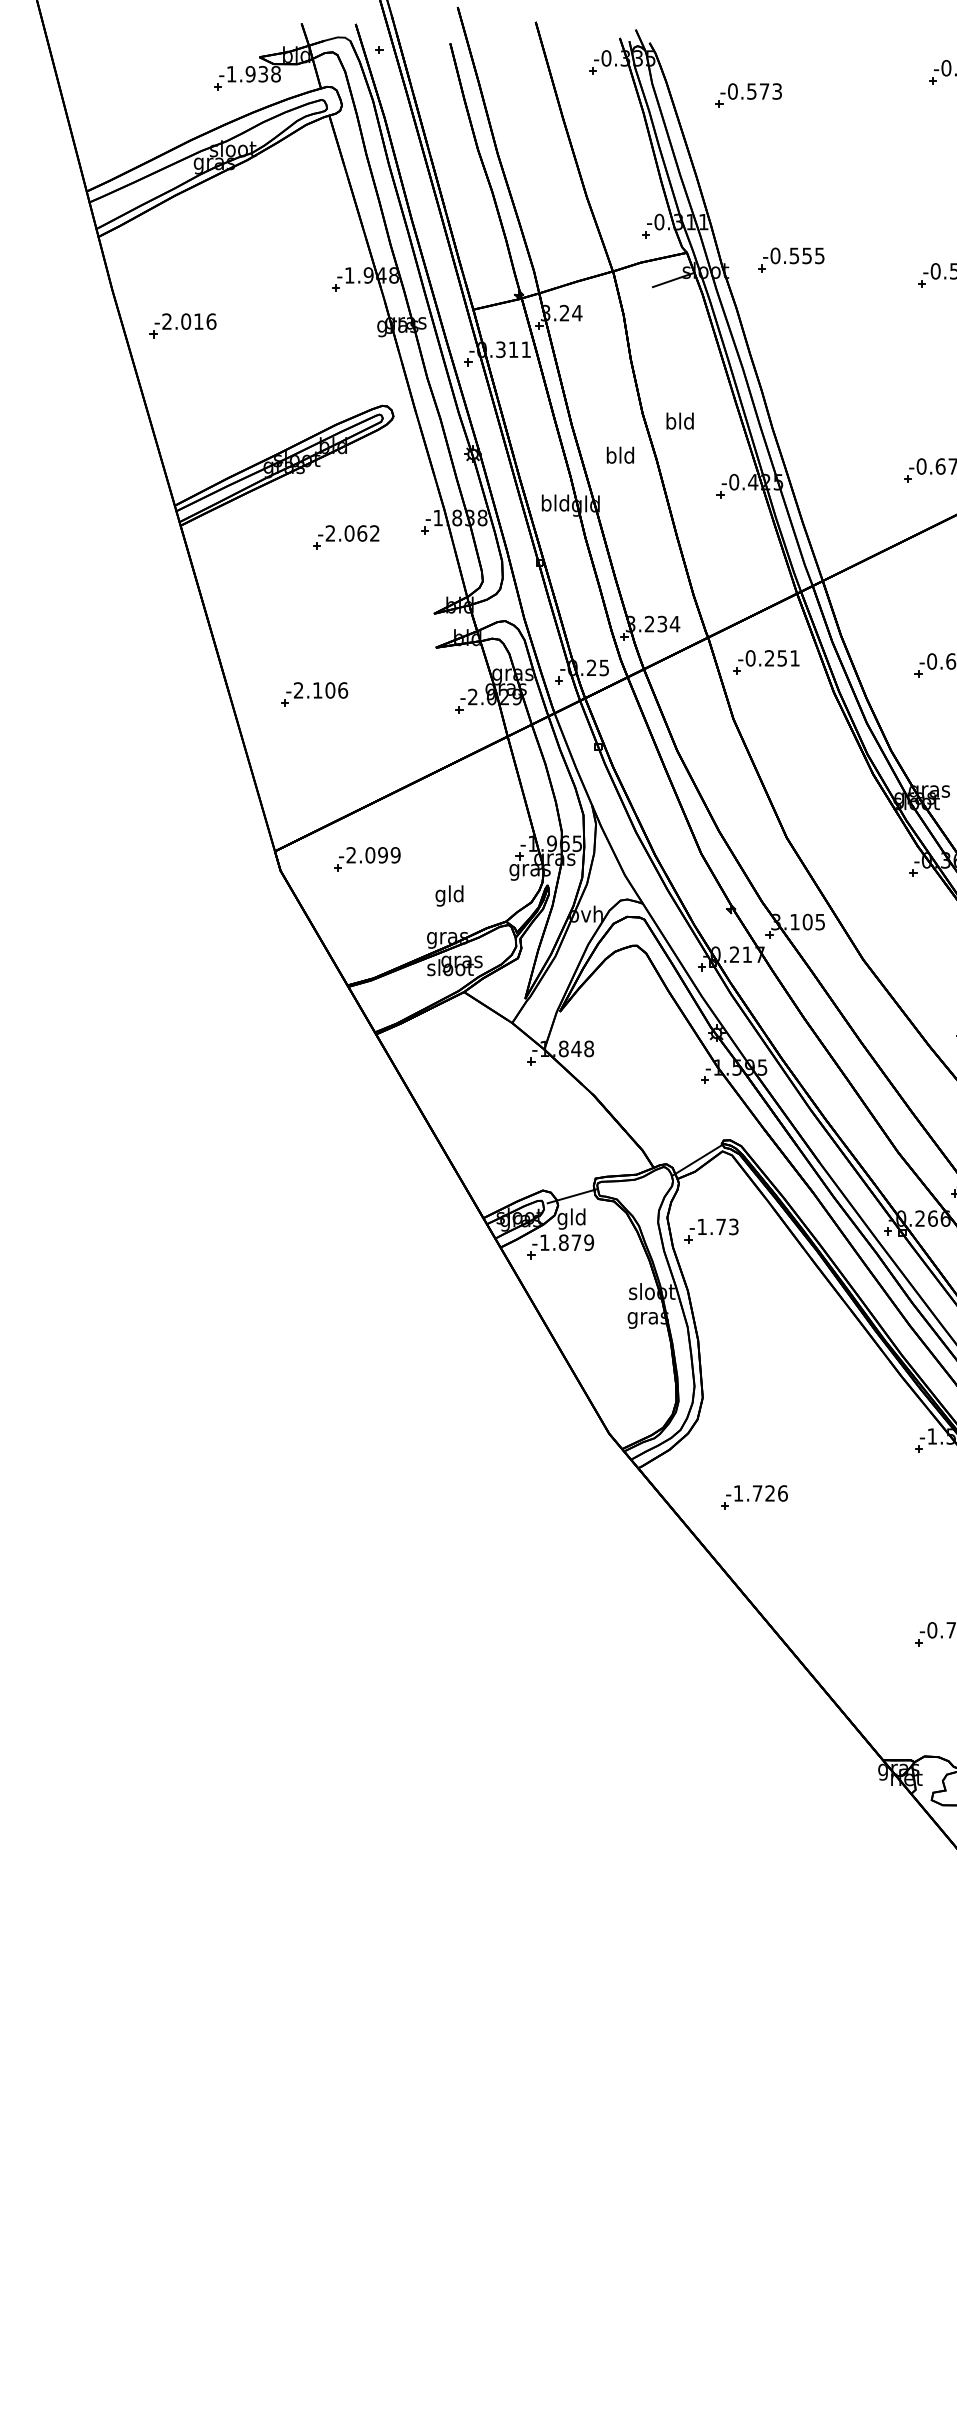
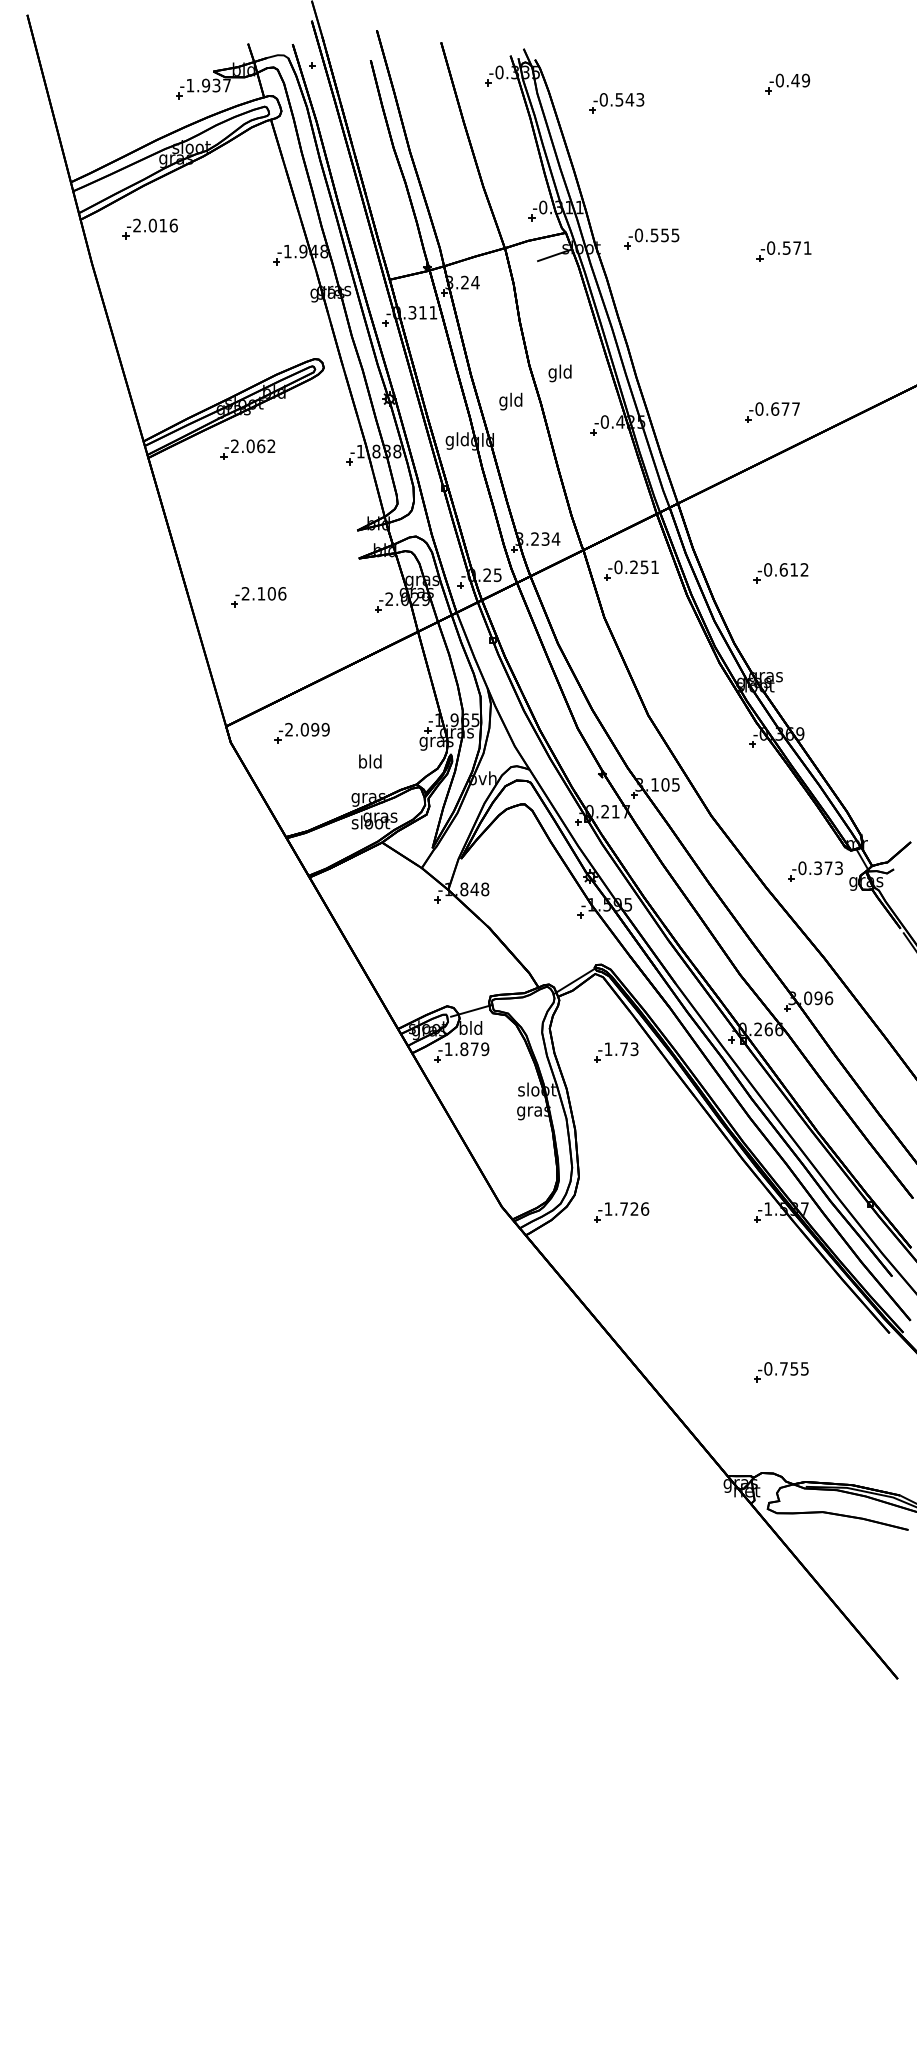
text: (276, 74) -> (227, 85), -1.938 -> -1.937
text: (764, 91) -> (629, 99), -0.573 -> -0.543
part: (182, 325) -> (149, 228), moved
text: (670, 423) -> (552, 373), bld -> gld
text: (611, 457) -> (503, 401), bld -> gld
text: (545, 504) -> (449, 440), bld -> gld
part: (345, 537) -> (247, 449), moved
text: (440, 896) -> (362, 763), gld -> bld
text: (562, 1218) -> (463, 1029), gld -> bld
part: (711, 1230) -> (616, 1052), moved
part: (754, 1497) -> (621, 1212), moved

